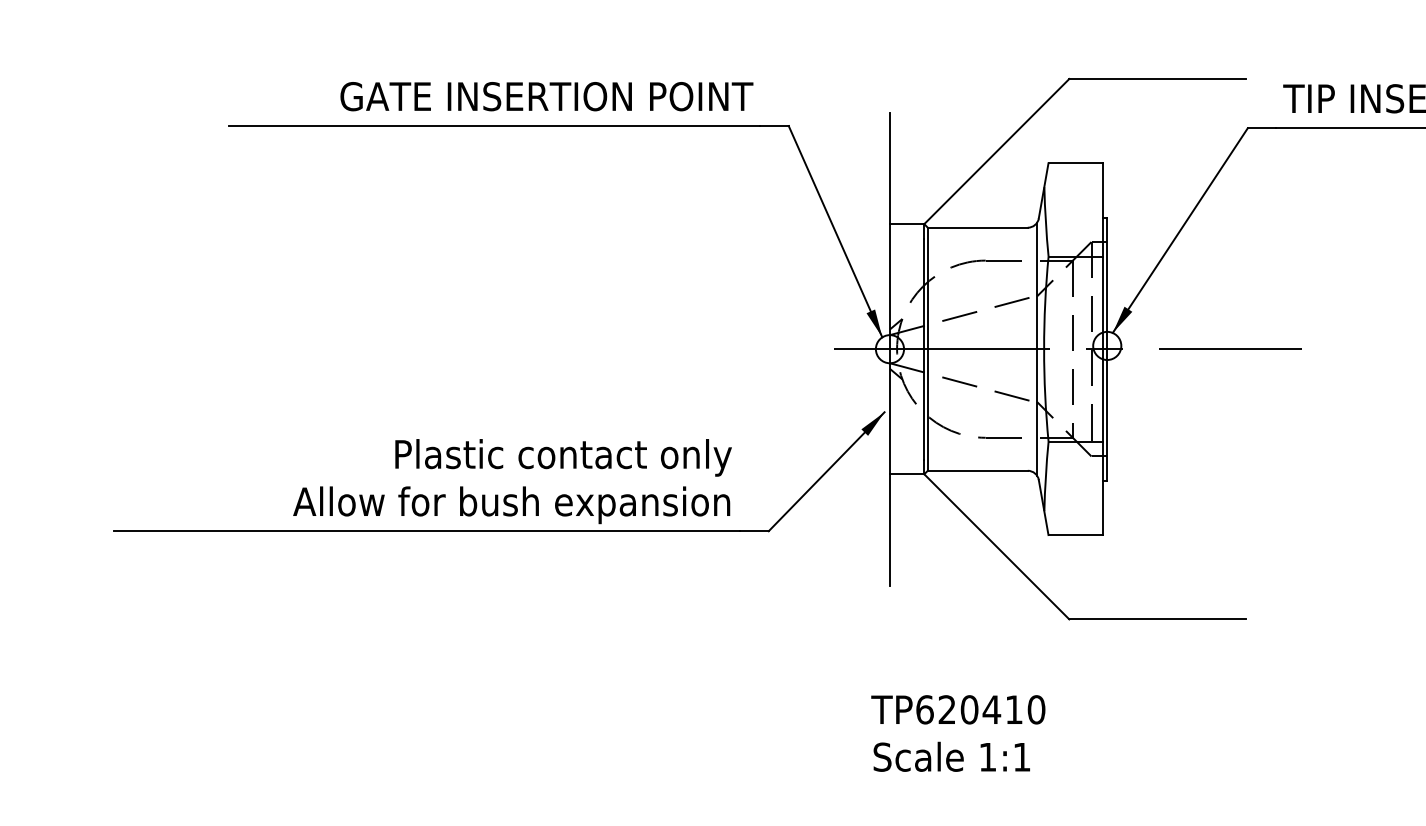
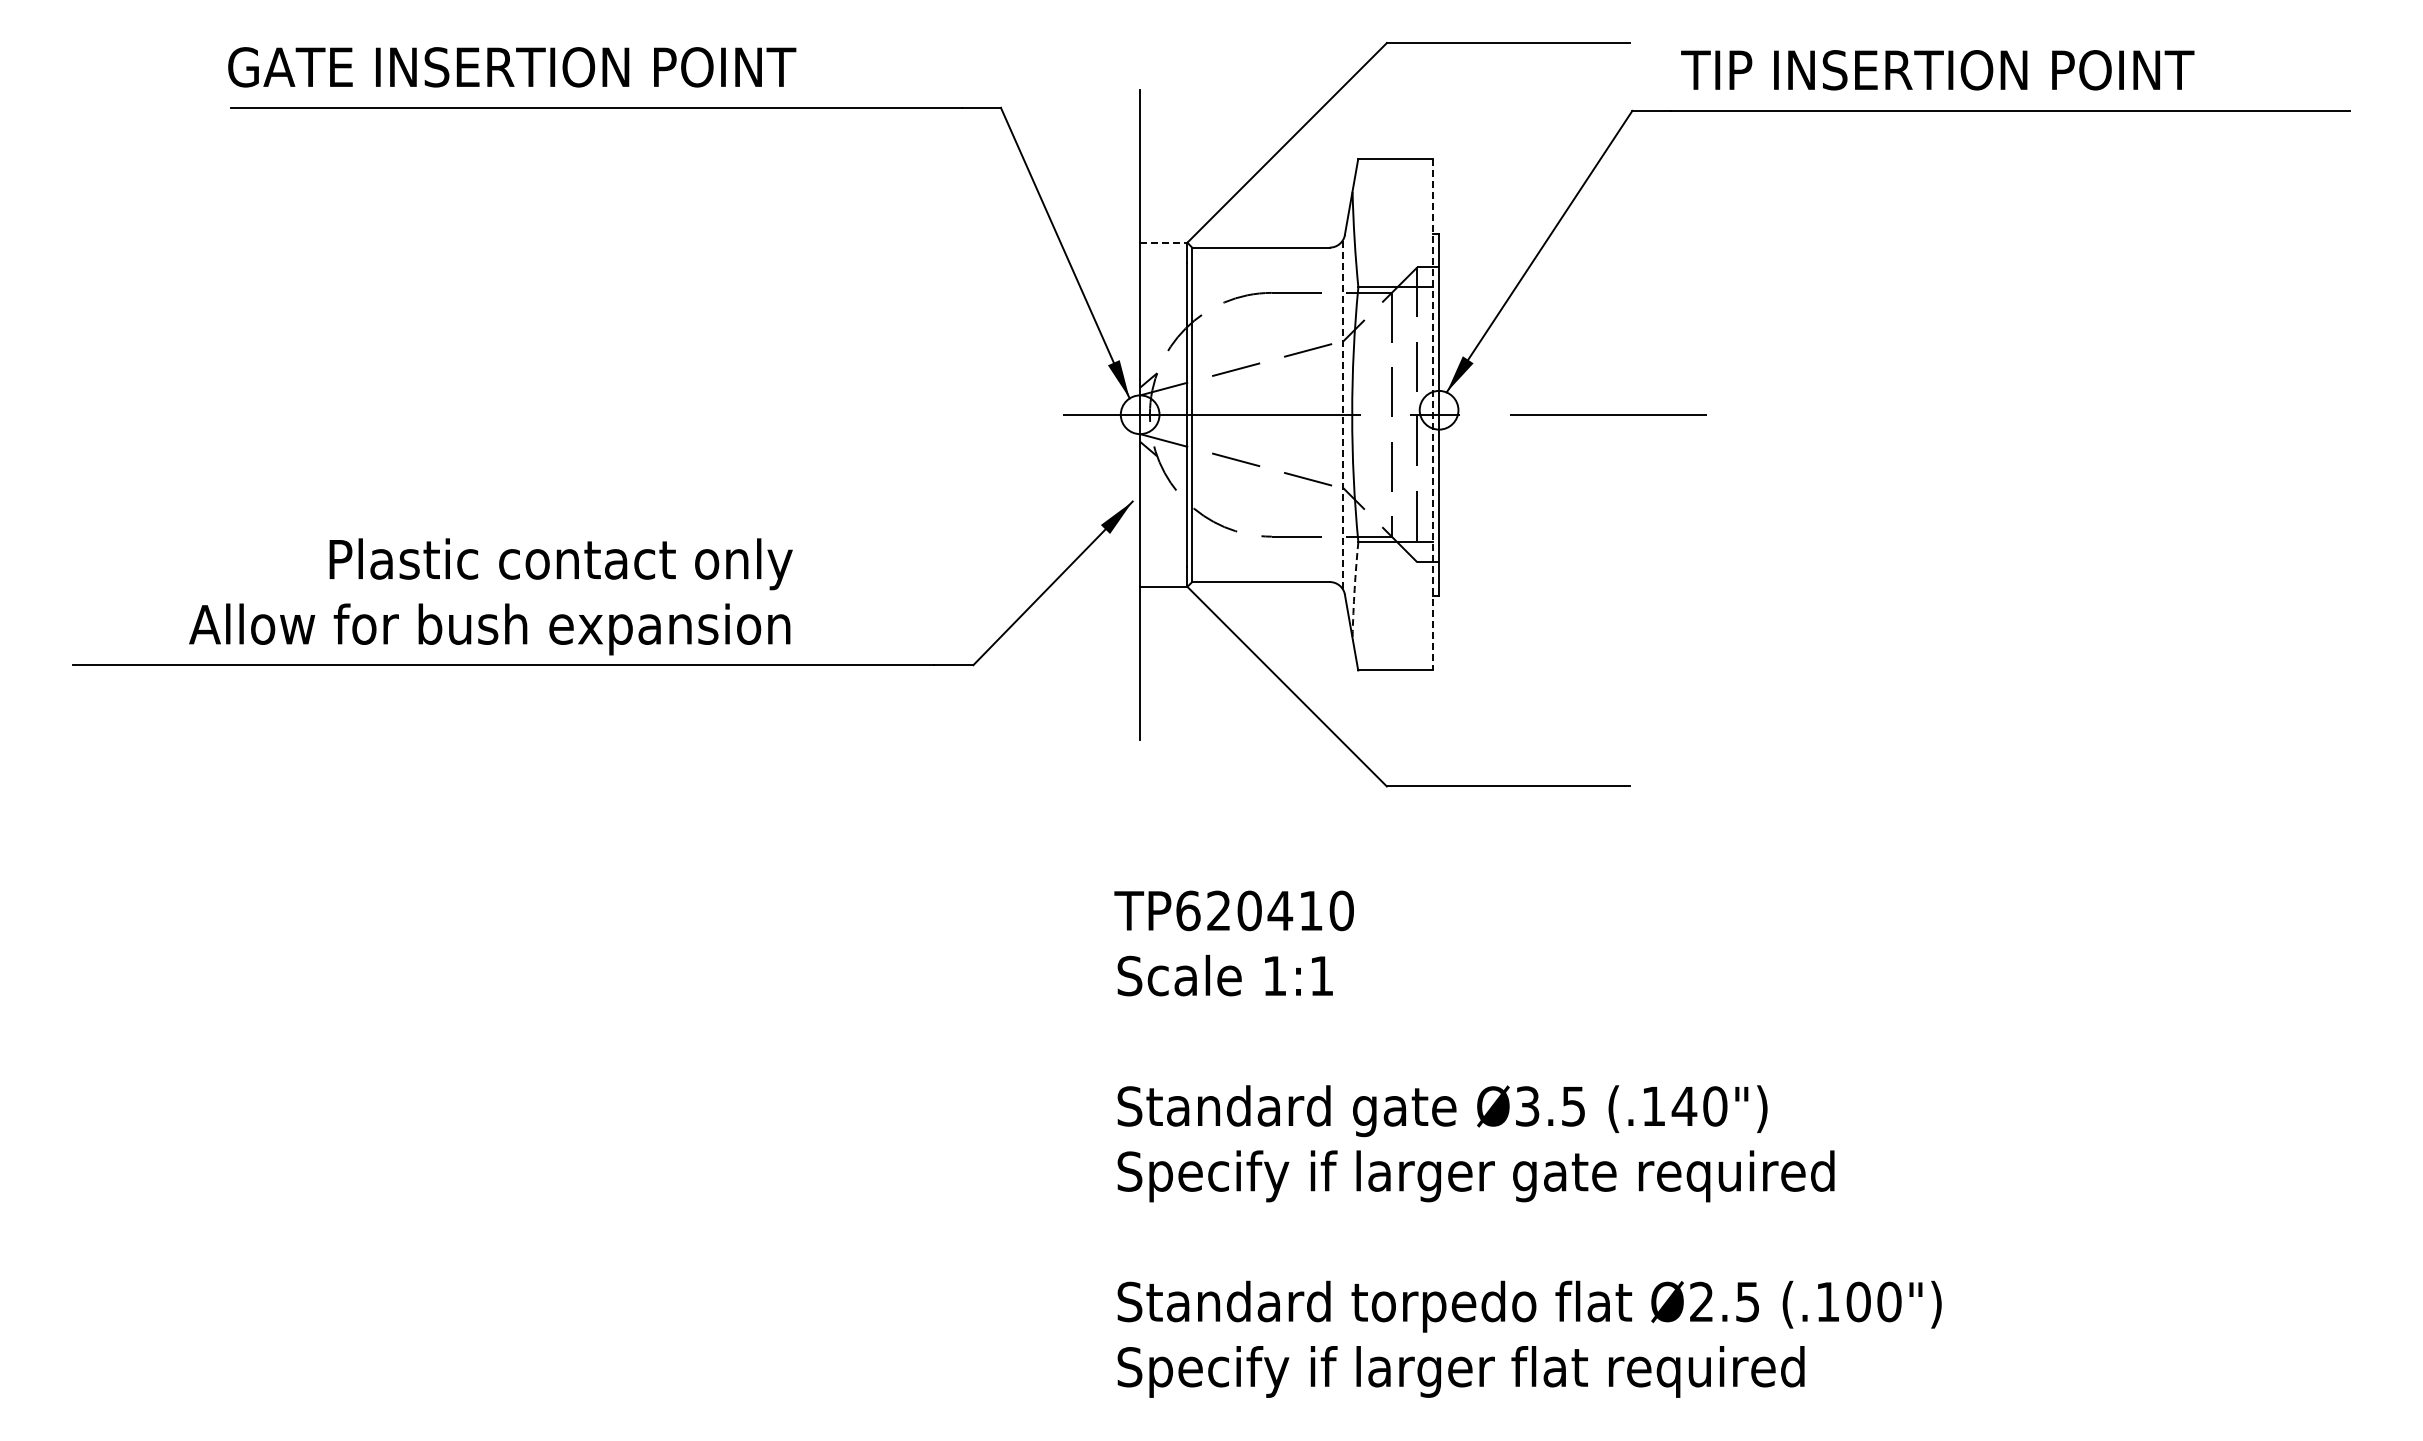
text: (547, 96) -> (512, 67), moved
line: (906, 223) -> (1163, 242), solid -> dashed
line: (1037, 349) -> (1342, 415), solid -> dashed
line: (1103, 349) -> (1433, 414), solid -> dashed
arc: (1045, 476) -> (1354, 589), solid -> dashed
text: (512, 481) -> (490, 596), moved

